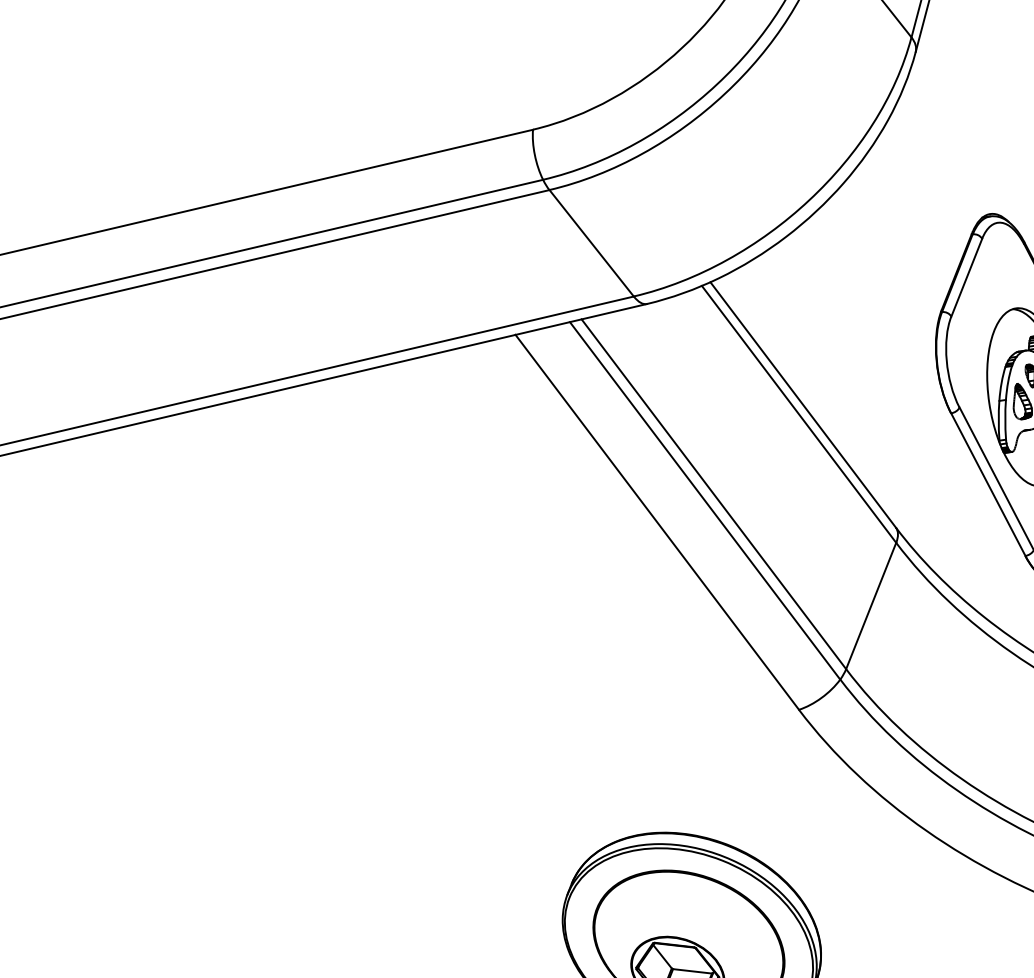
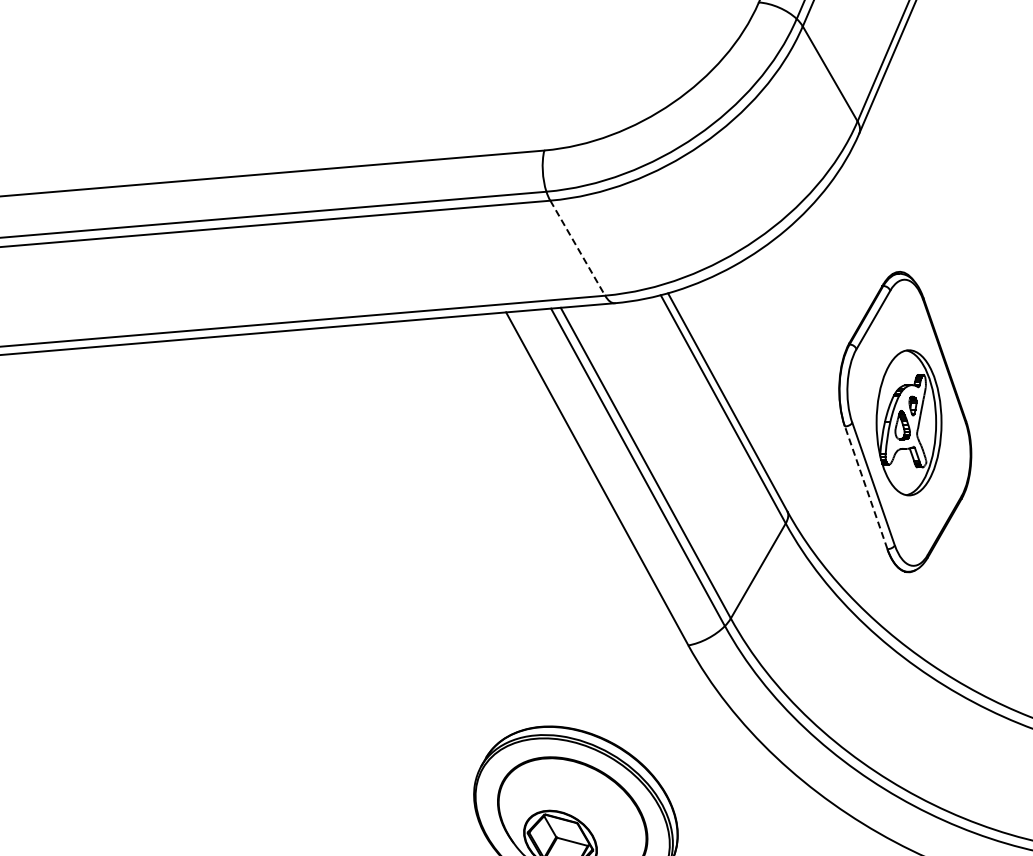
line: (591, 243) -> (577, 248), solid -> dashed
line: (988, 484) -> (866, 487), solid -> dashed

